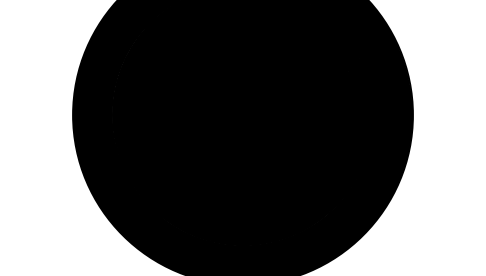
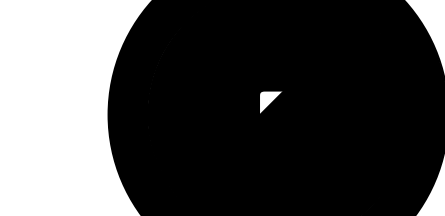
fill: (236, 103) -> (271, 103), removed

